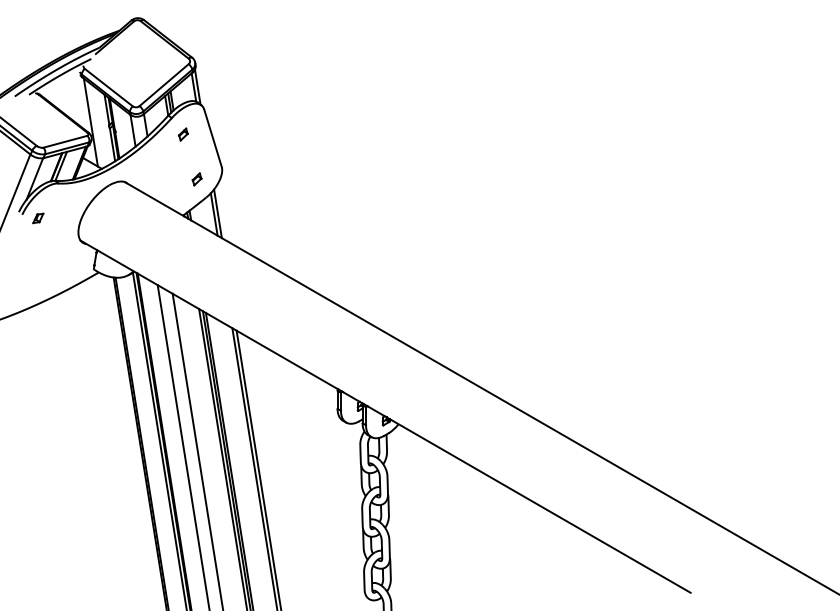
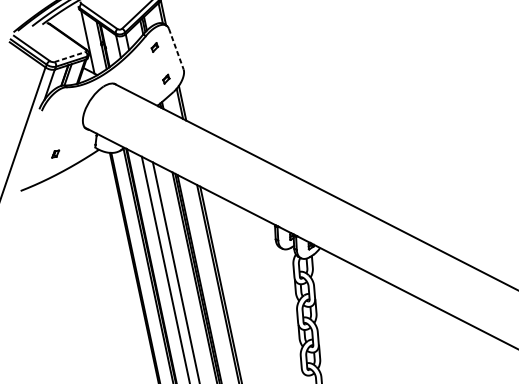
line: (213, 138) -> (176, 49), solid -> dashed
line: (65, 141) -> (70, 56), solid -> dashed
part: (38, 218) -> (55, 154), moved

